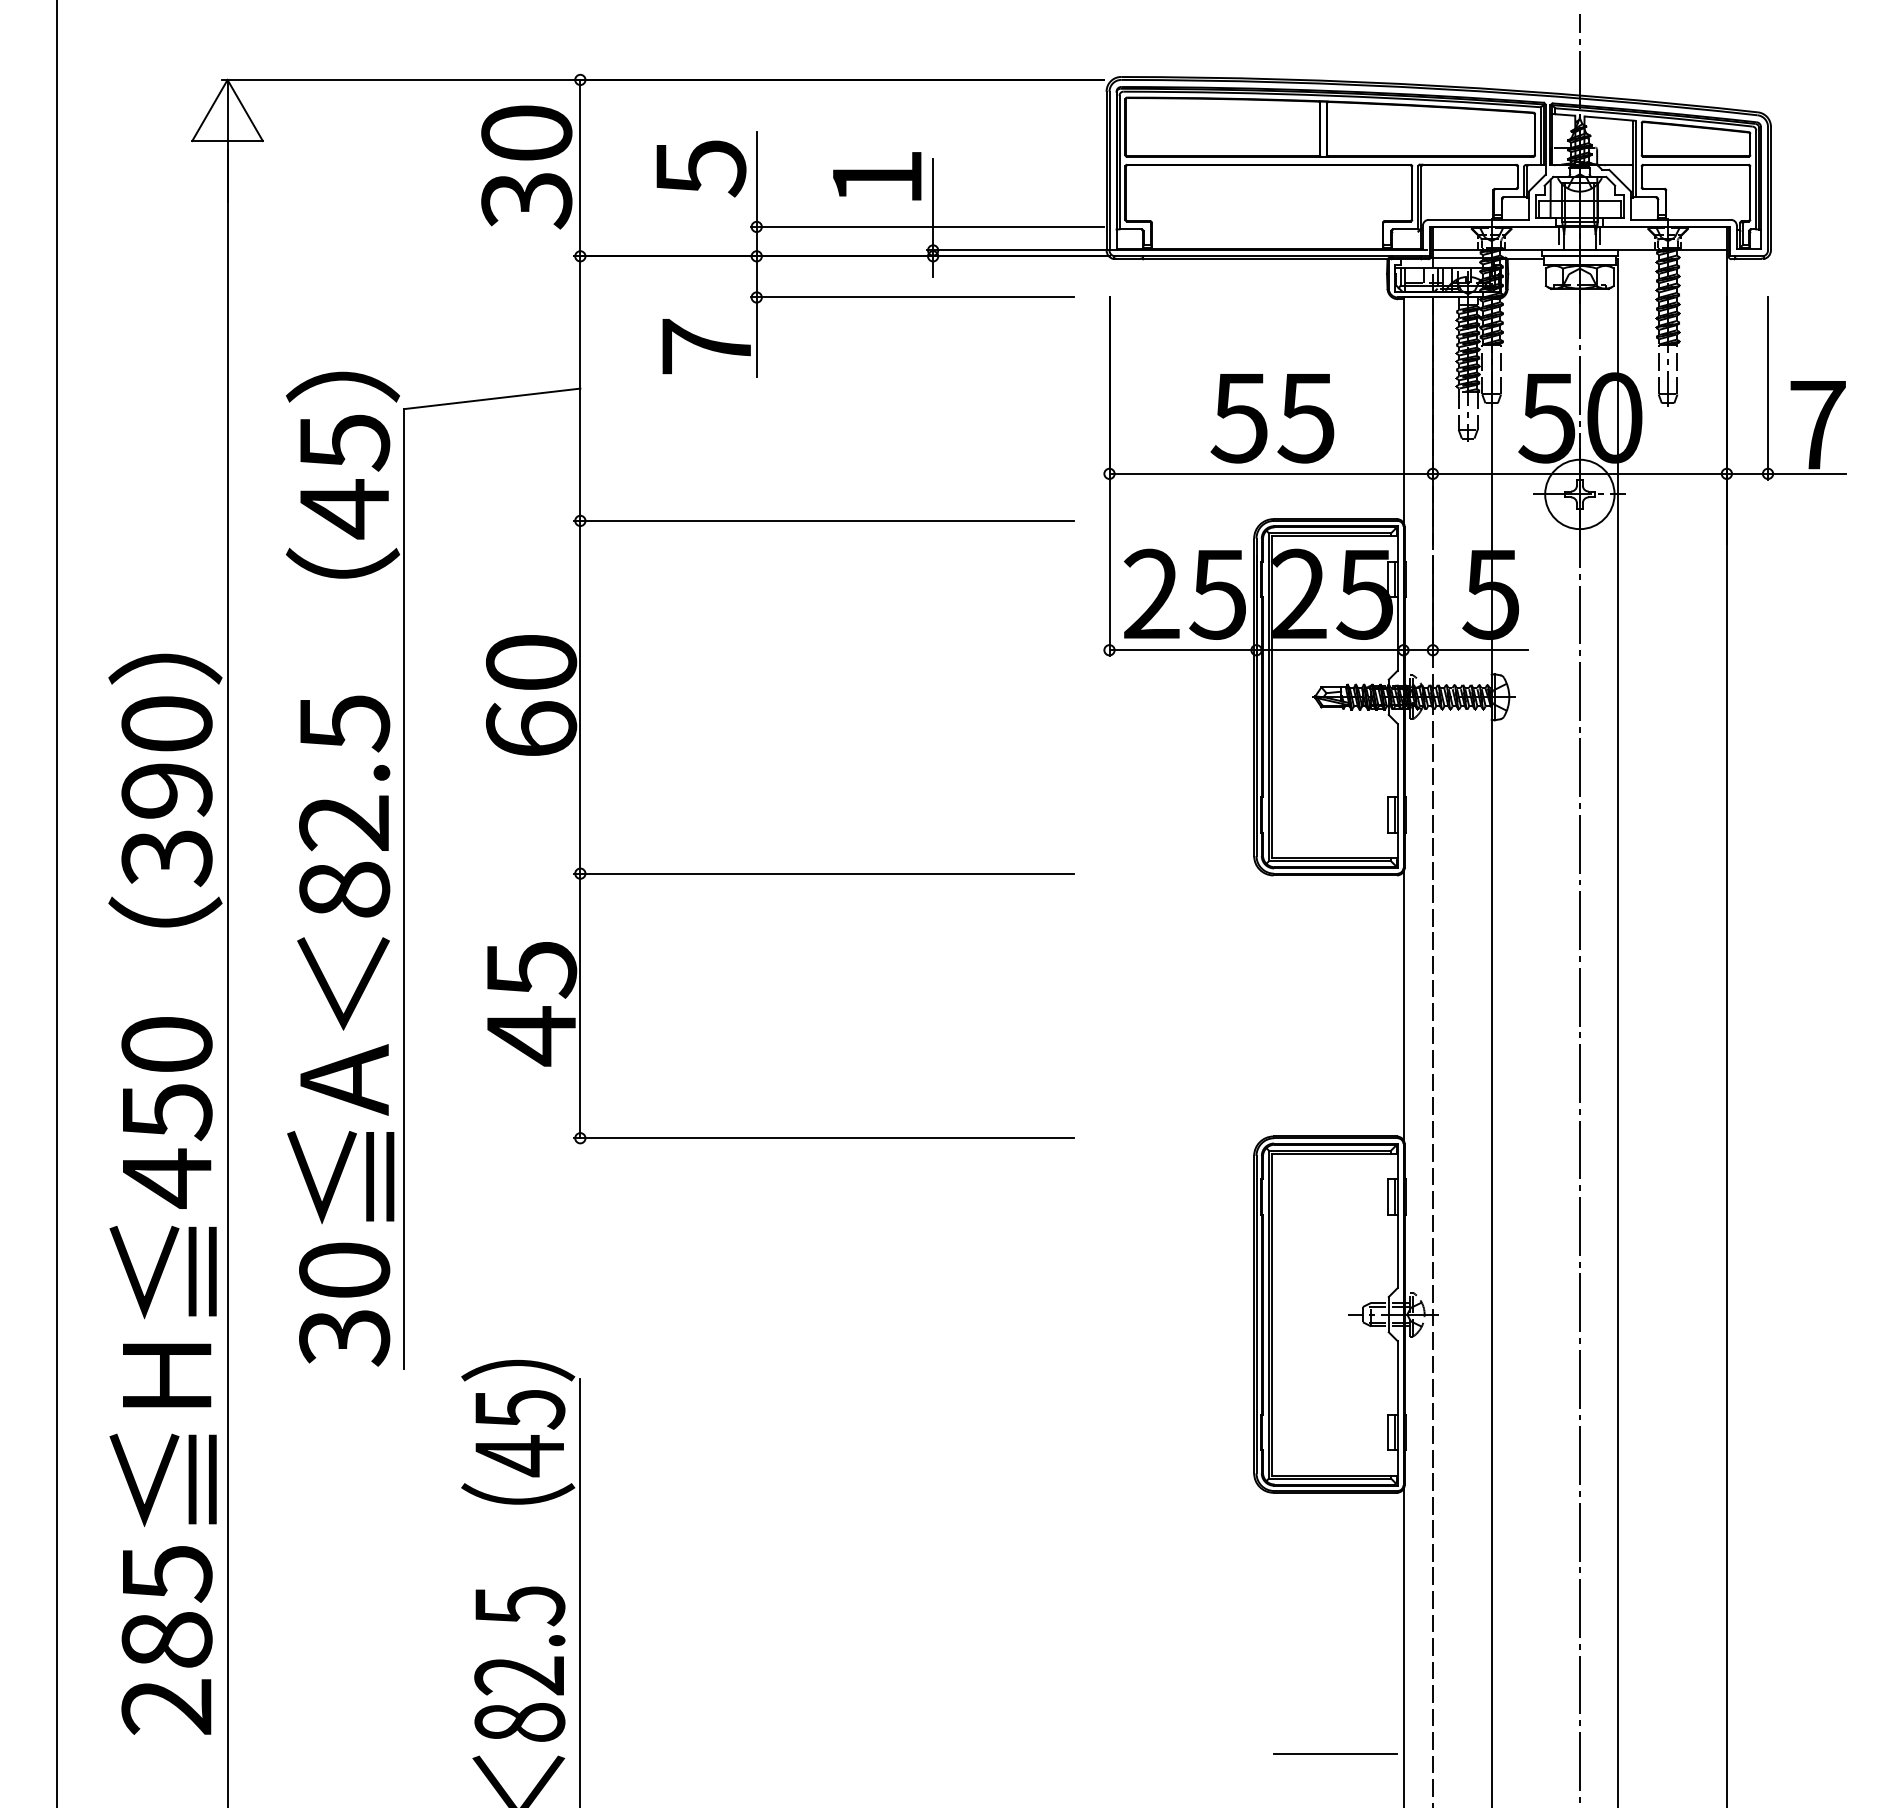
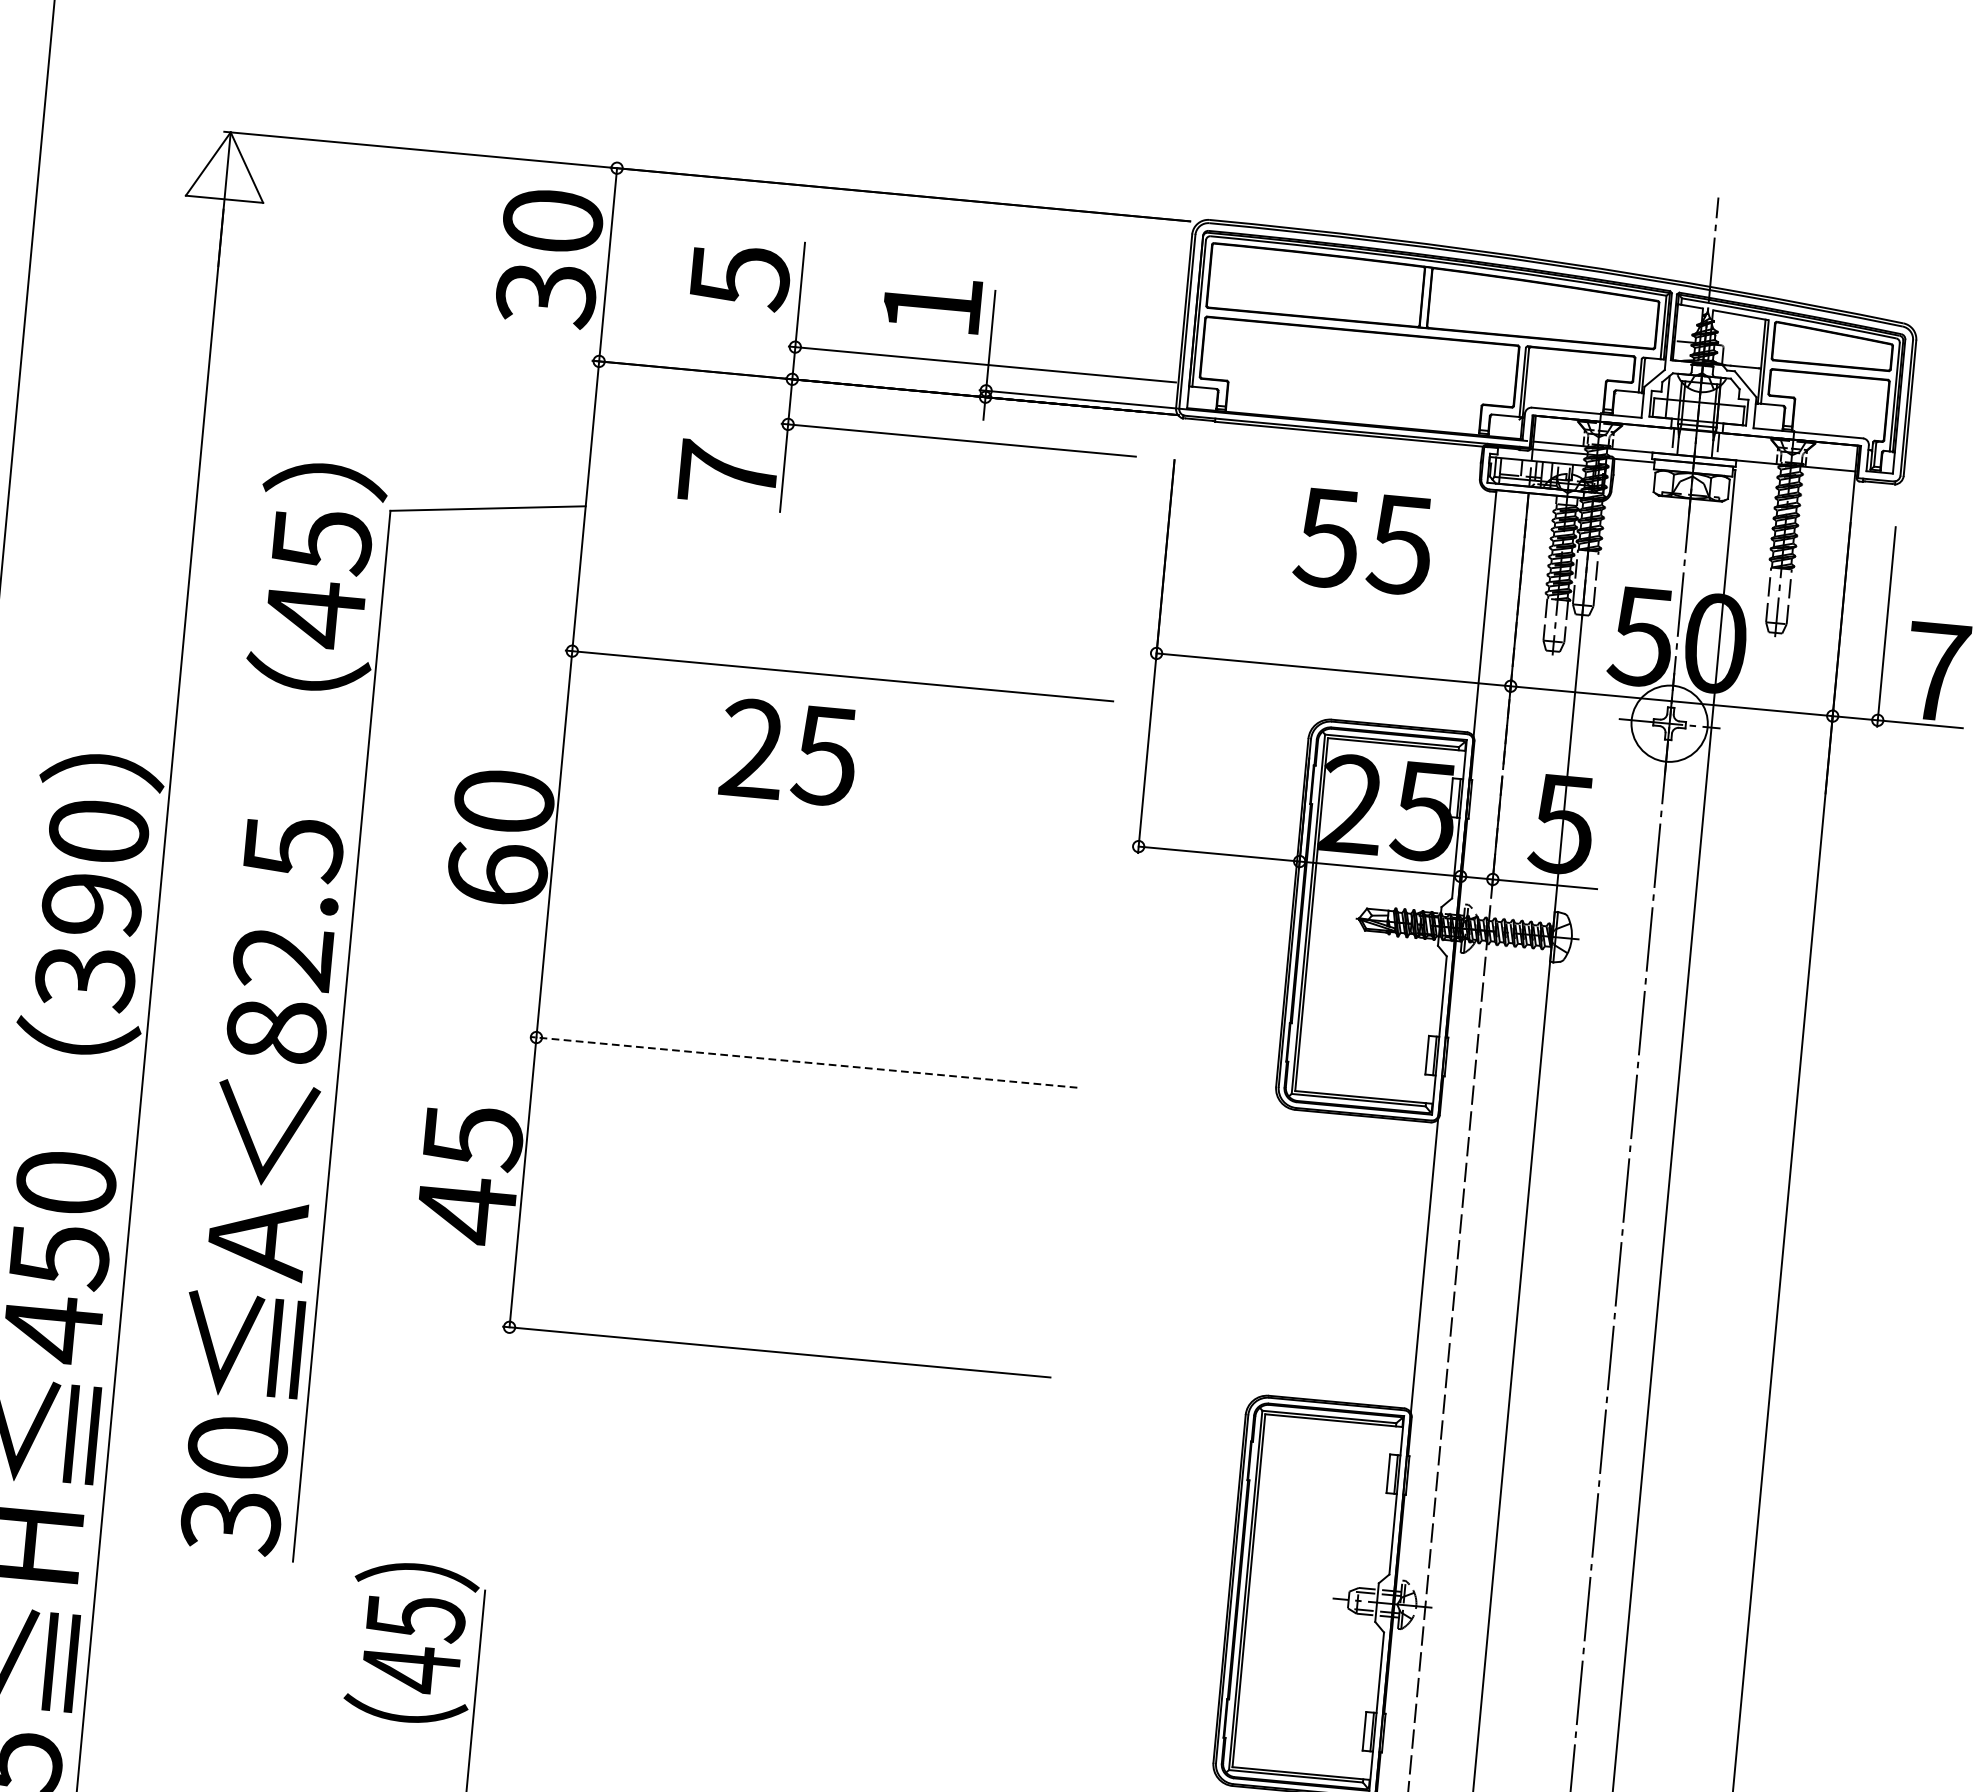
text: (1272, 418) -> (1363, 541), moved
text: (1184, 593) -> (788, 751), moved
line: (824, 873) -> (803, 1062), solid -> dashed

